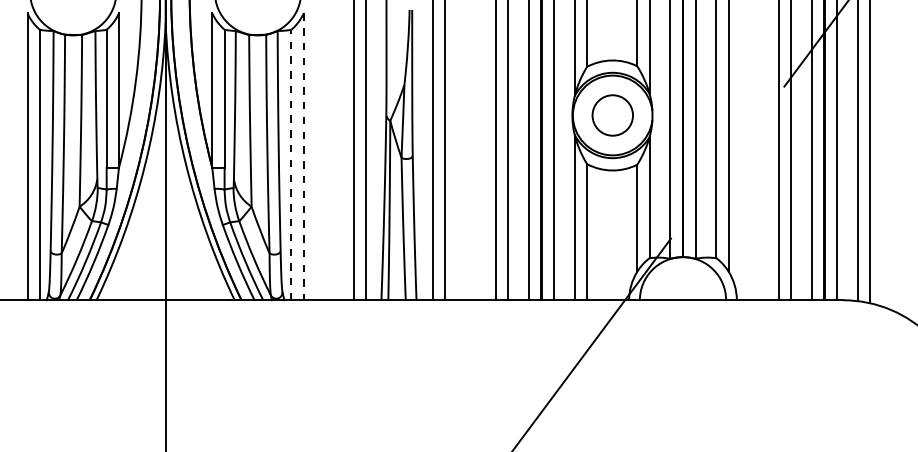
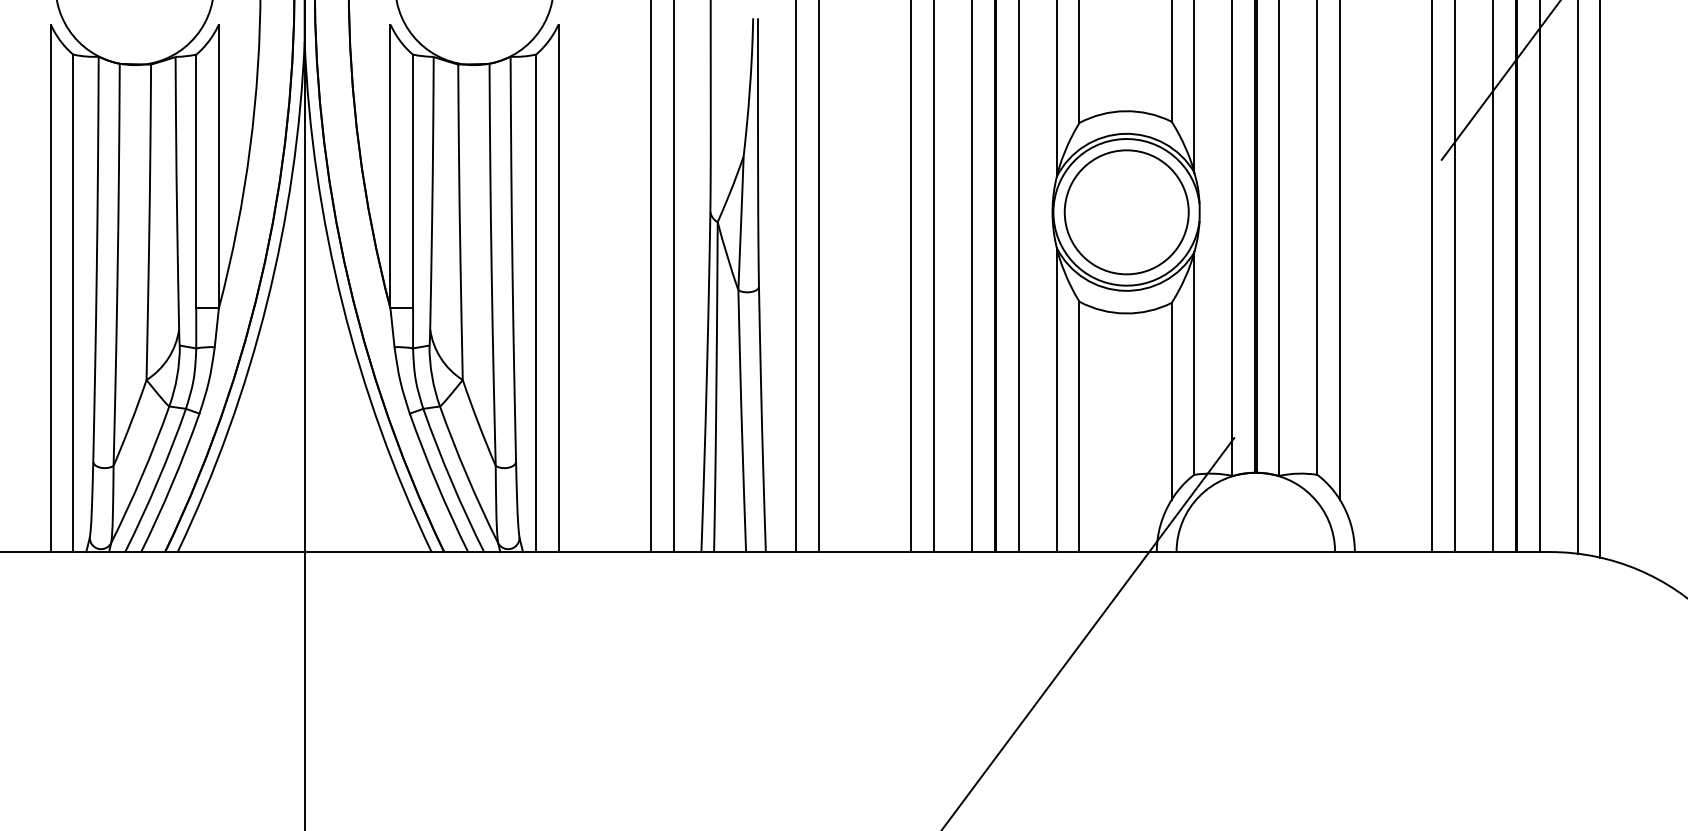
circle: (612, 115) -> (1126, 212), size x1.67
line: (303, 157) -> (558, 289), dashed -> solid
line: (291, 164) -> (536, 302), dashed -> solid

